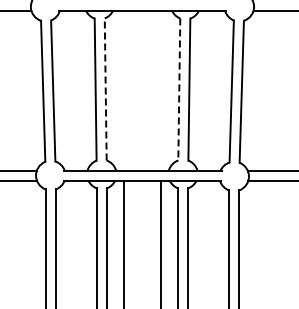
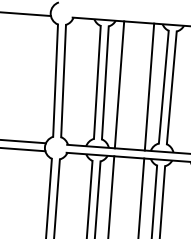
line: (105, 88) -> (105, 82), dashed -> solid
line: (179, 89) -> (163, 87), dashed -> solid
line: (123, 90) -> (119, 84), added
line: (161, 90) -> (149, 86), added

